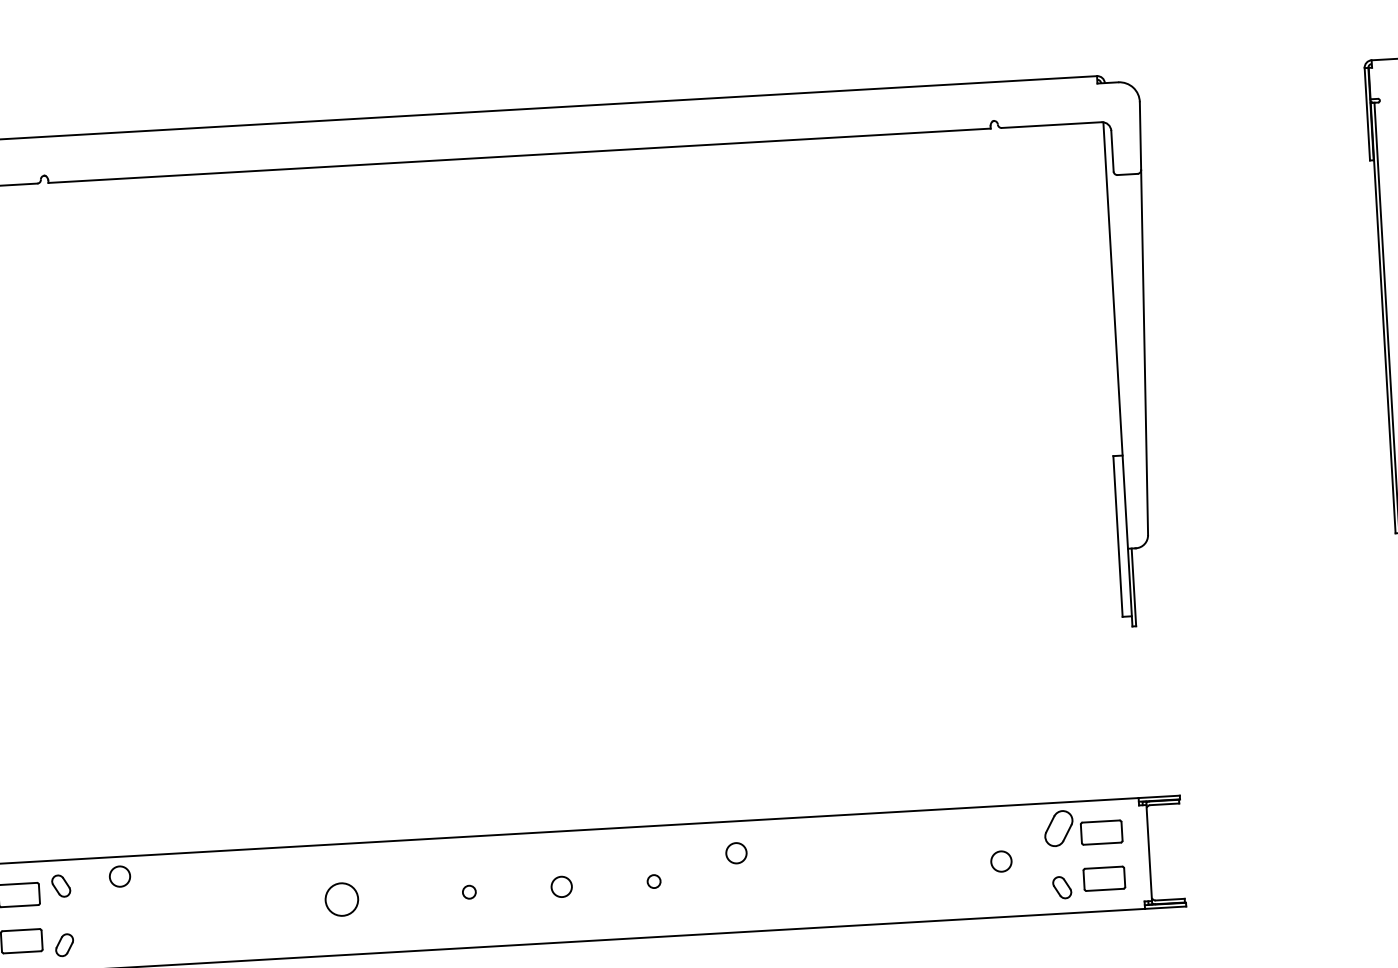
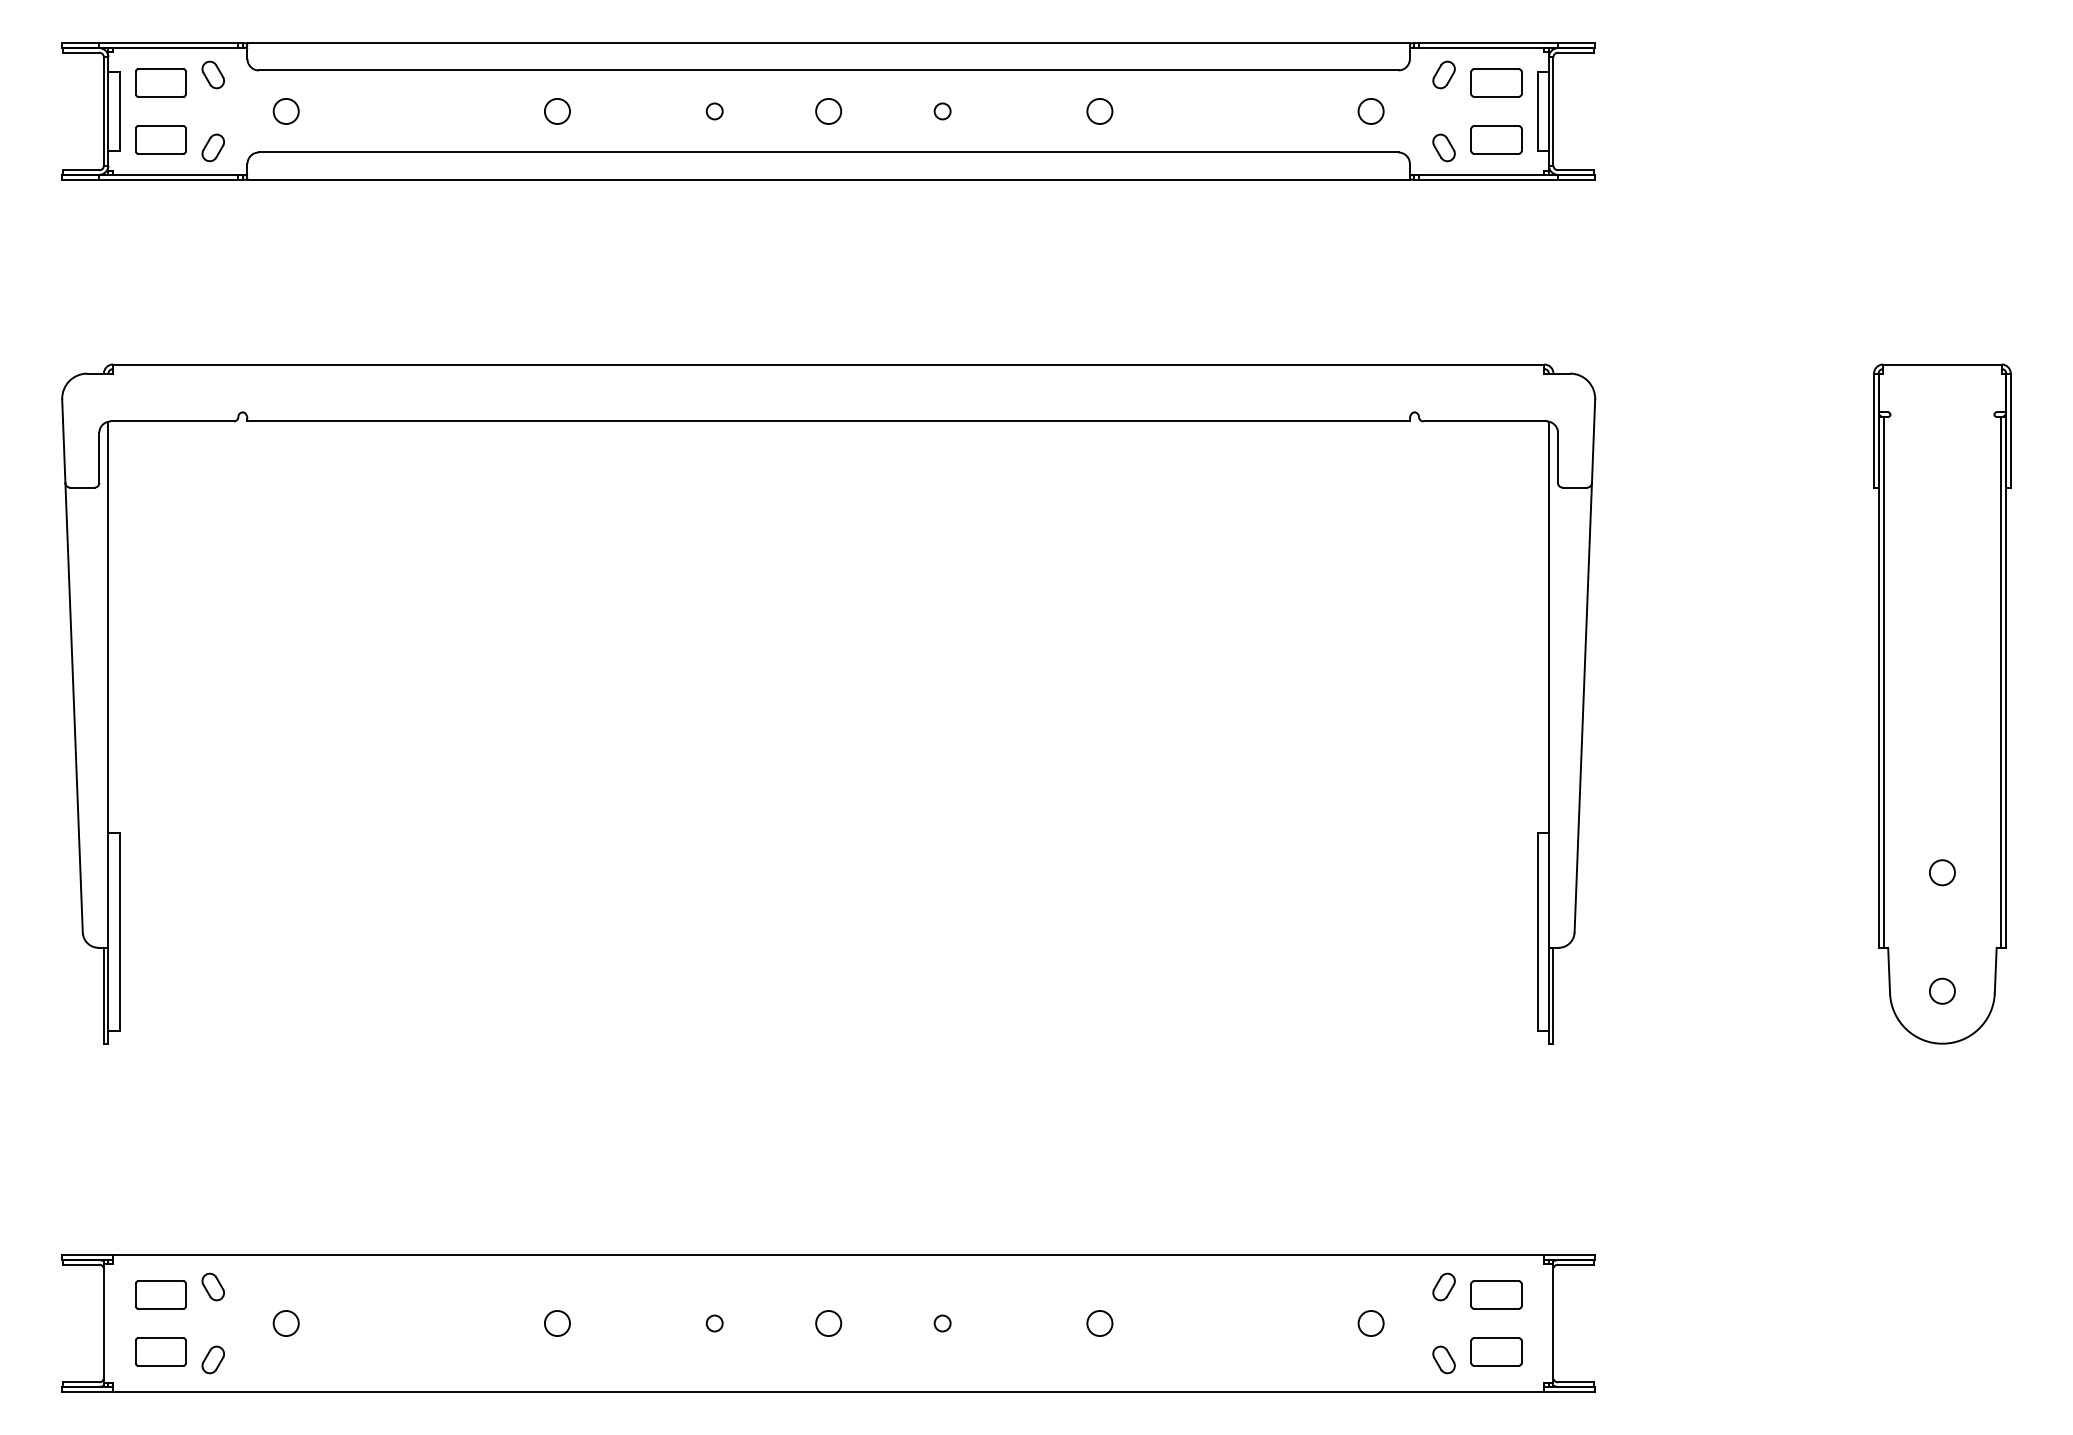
part: (1058, 828) -> (1443, 1286), size x0.62
circle: (736, 853) -> (1099, 1323), moved
circle: (119, 876) -> (285, 1323), moved
circle: (341, 899) -> (557, 1323), size x0.62

